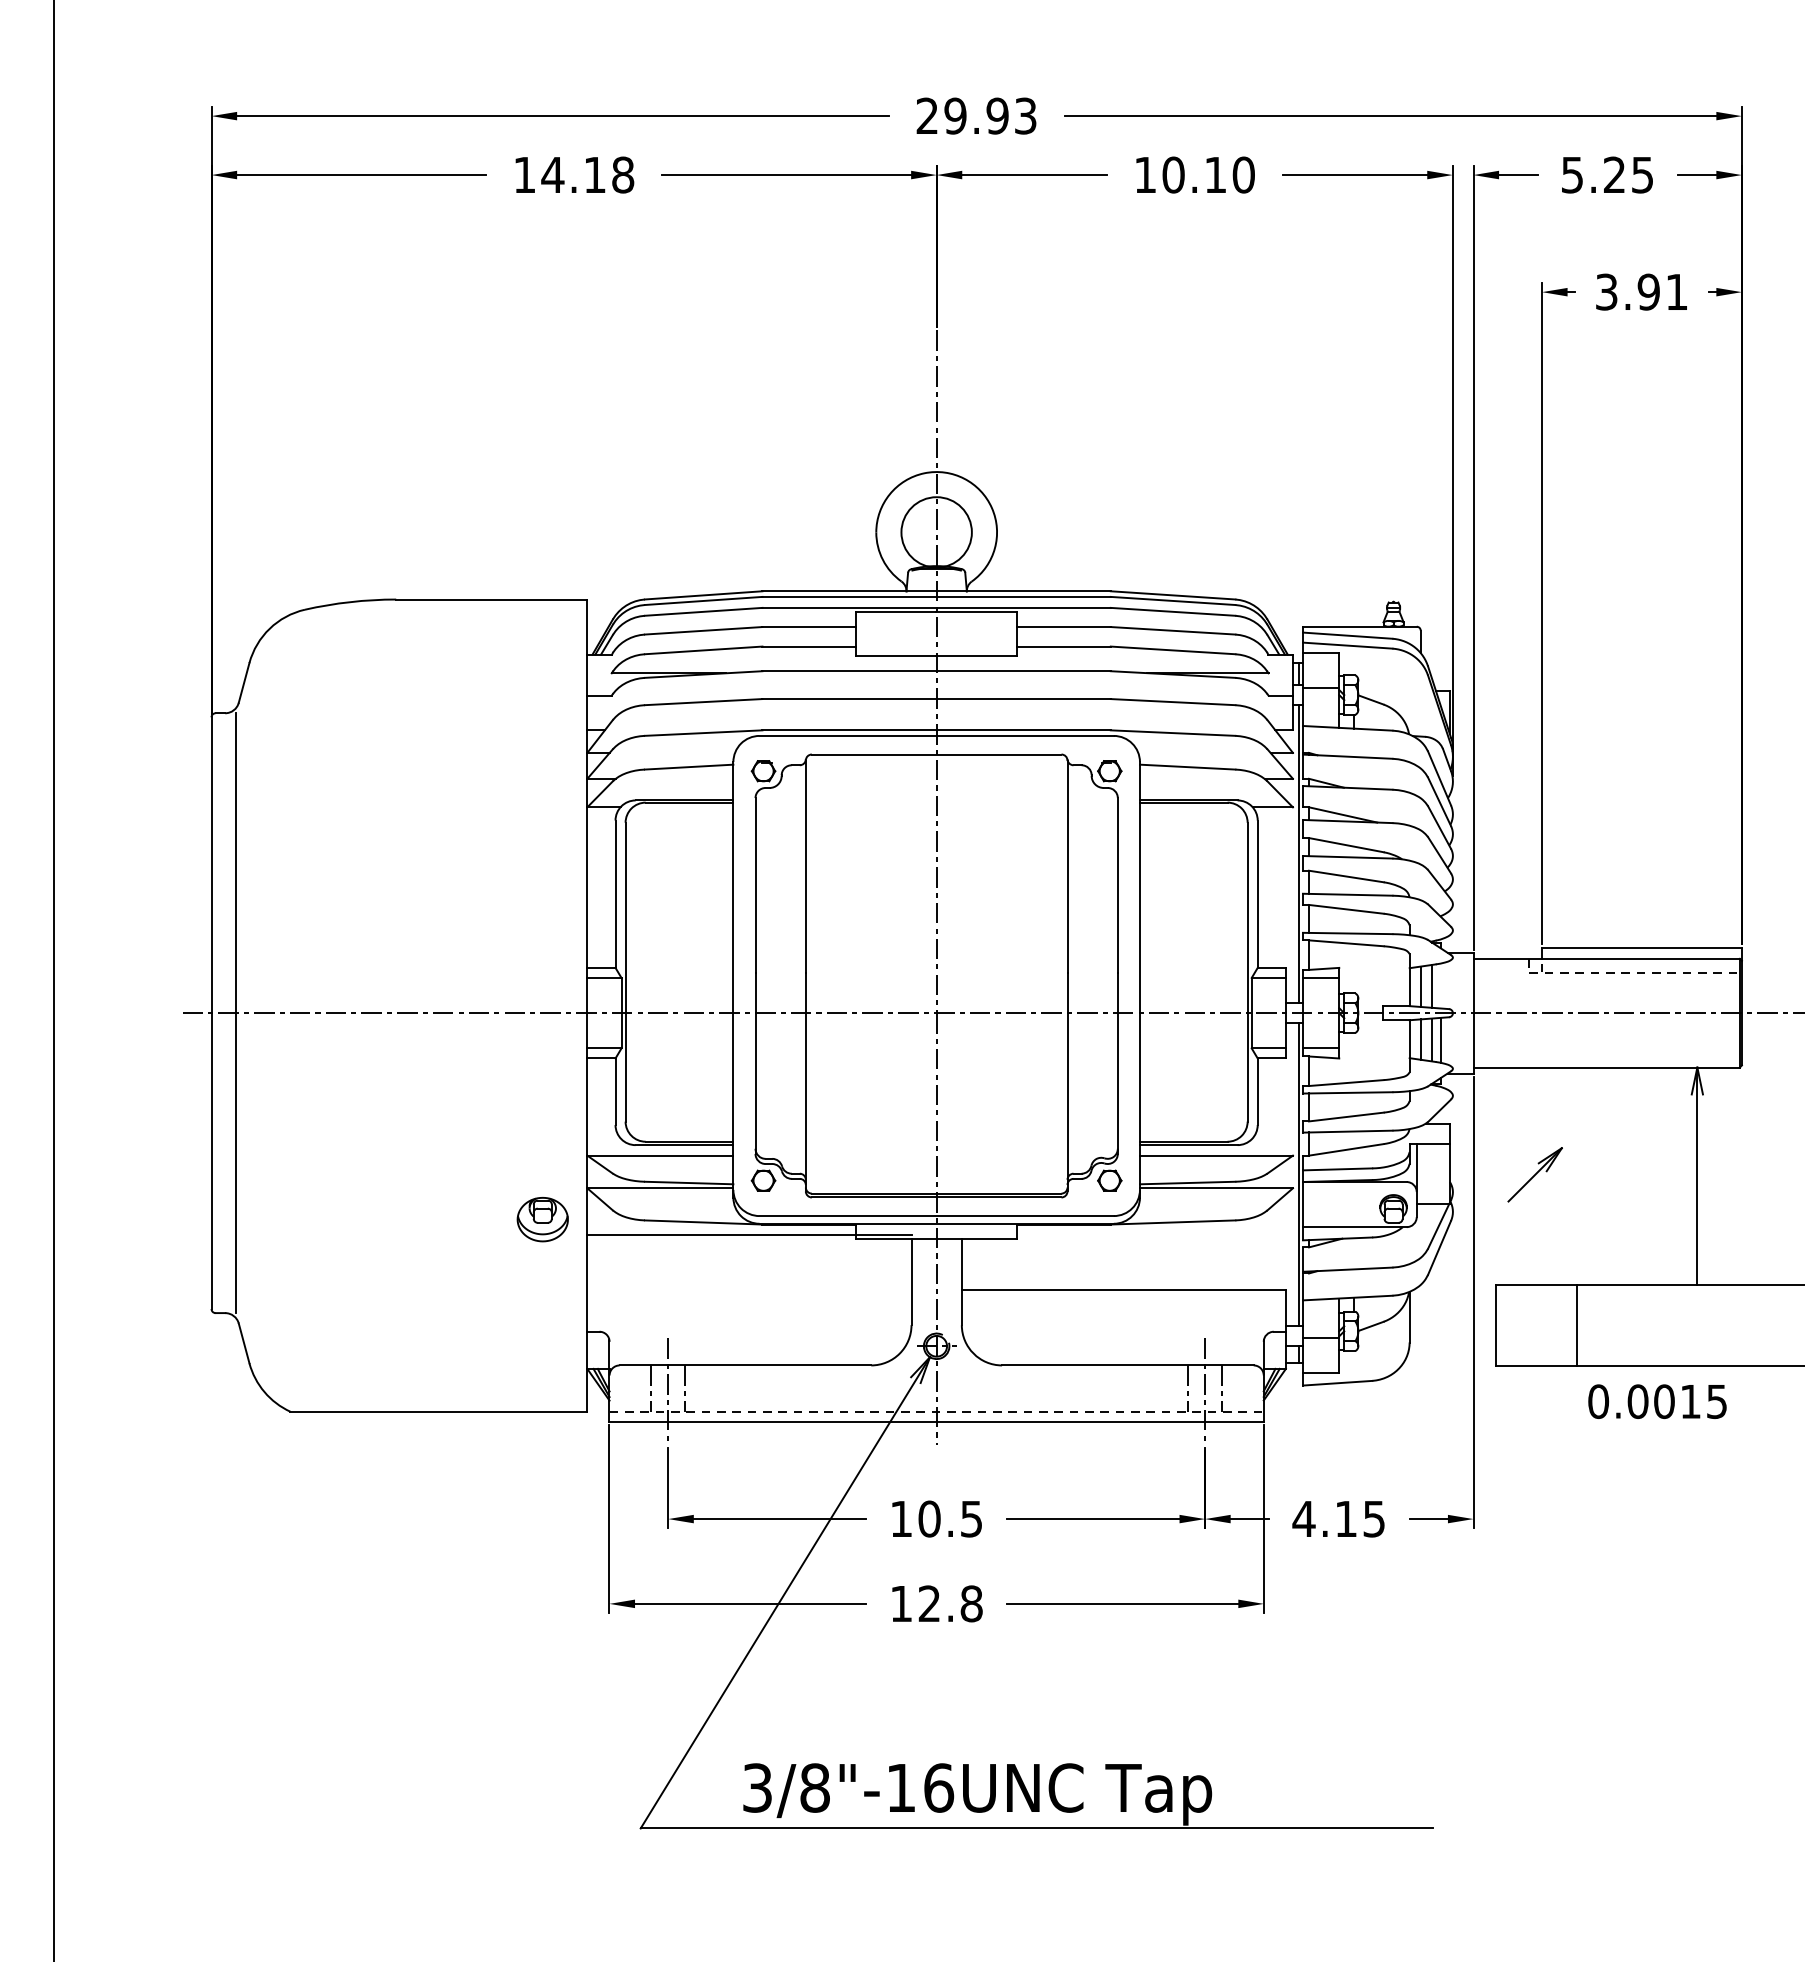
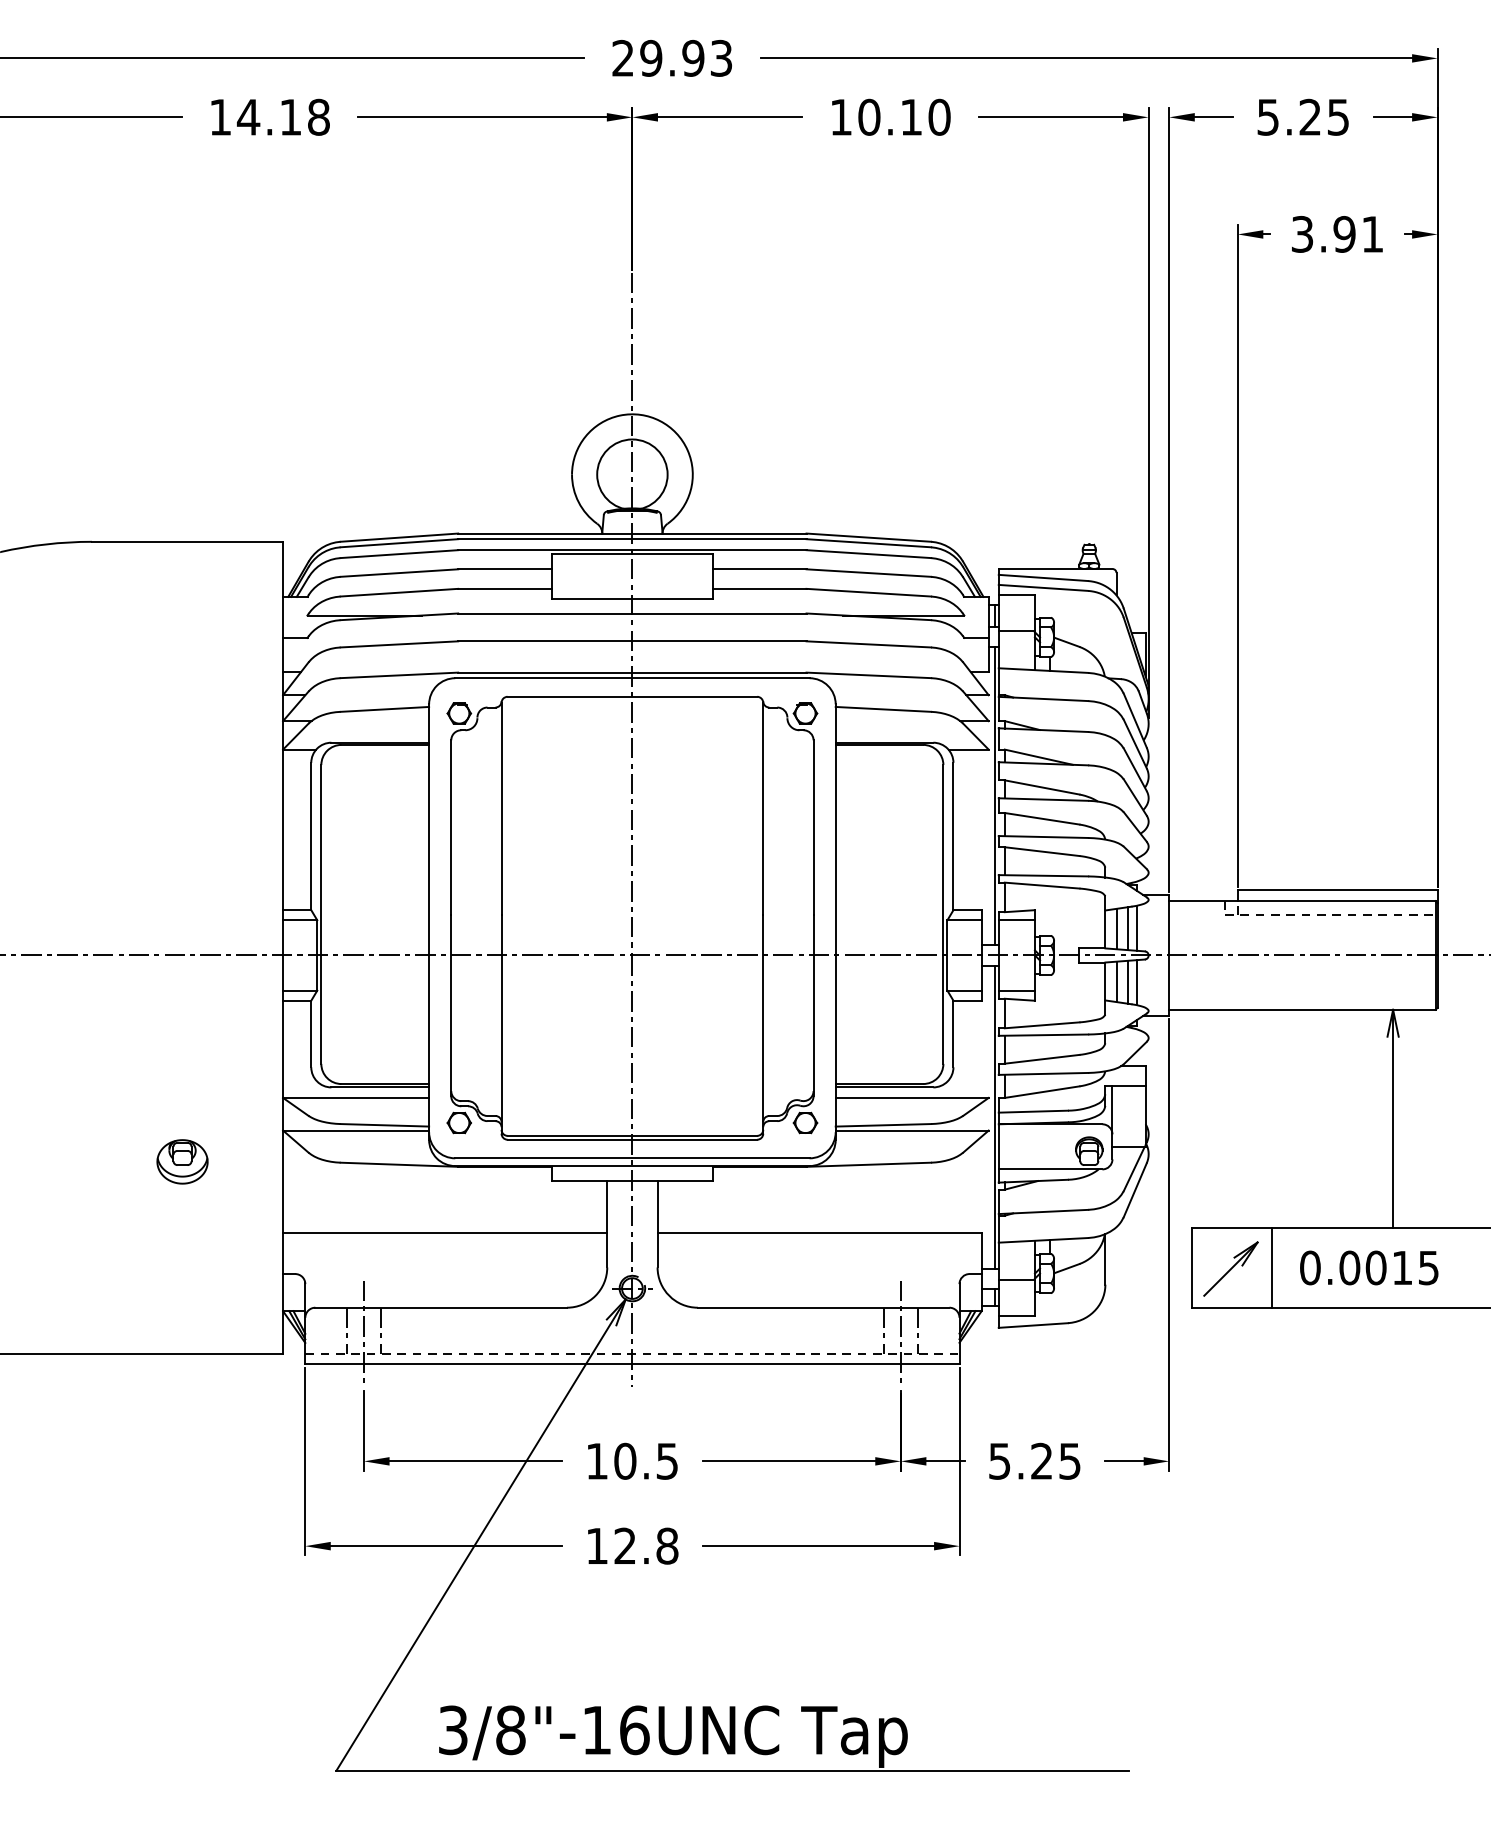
line: (1440, 985) -> (1136, 927), added
part: (1534, 1174) -> (1230, 1268), moved
part: (542, 1219) -> (182, 1161), moved
line: (749, 1235) -> (445, 1232), moved
text: (1657, 1401) -> (1369, 1267), moved
text: (1324, 1518) -> (1020, 1460), 4.15 -> 5.25

